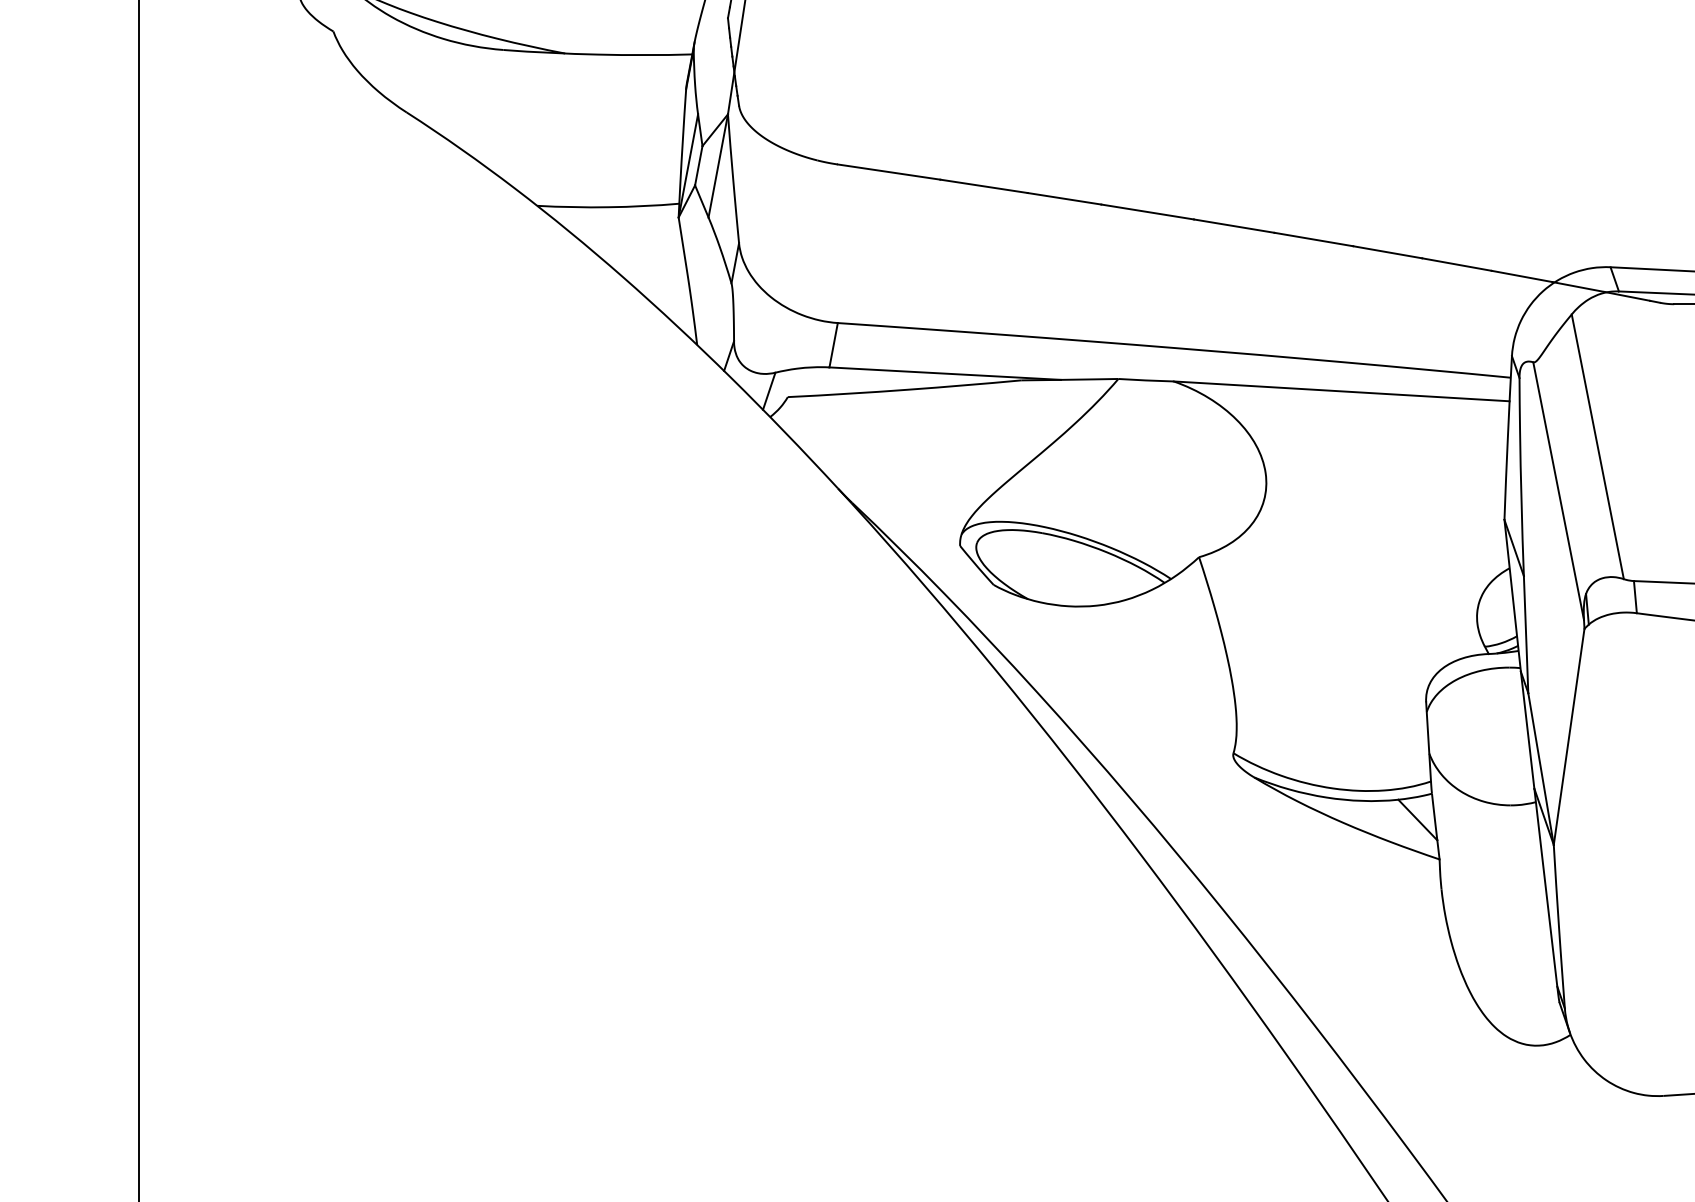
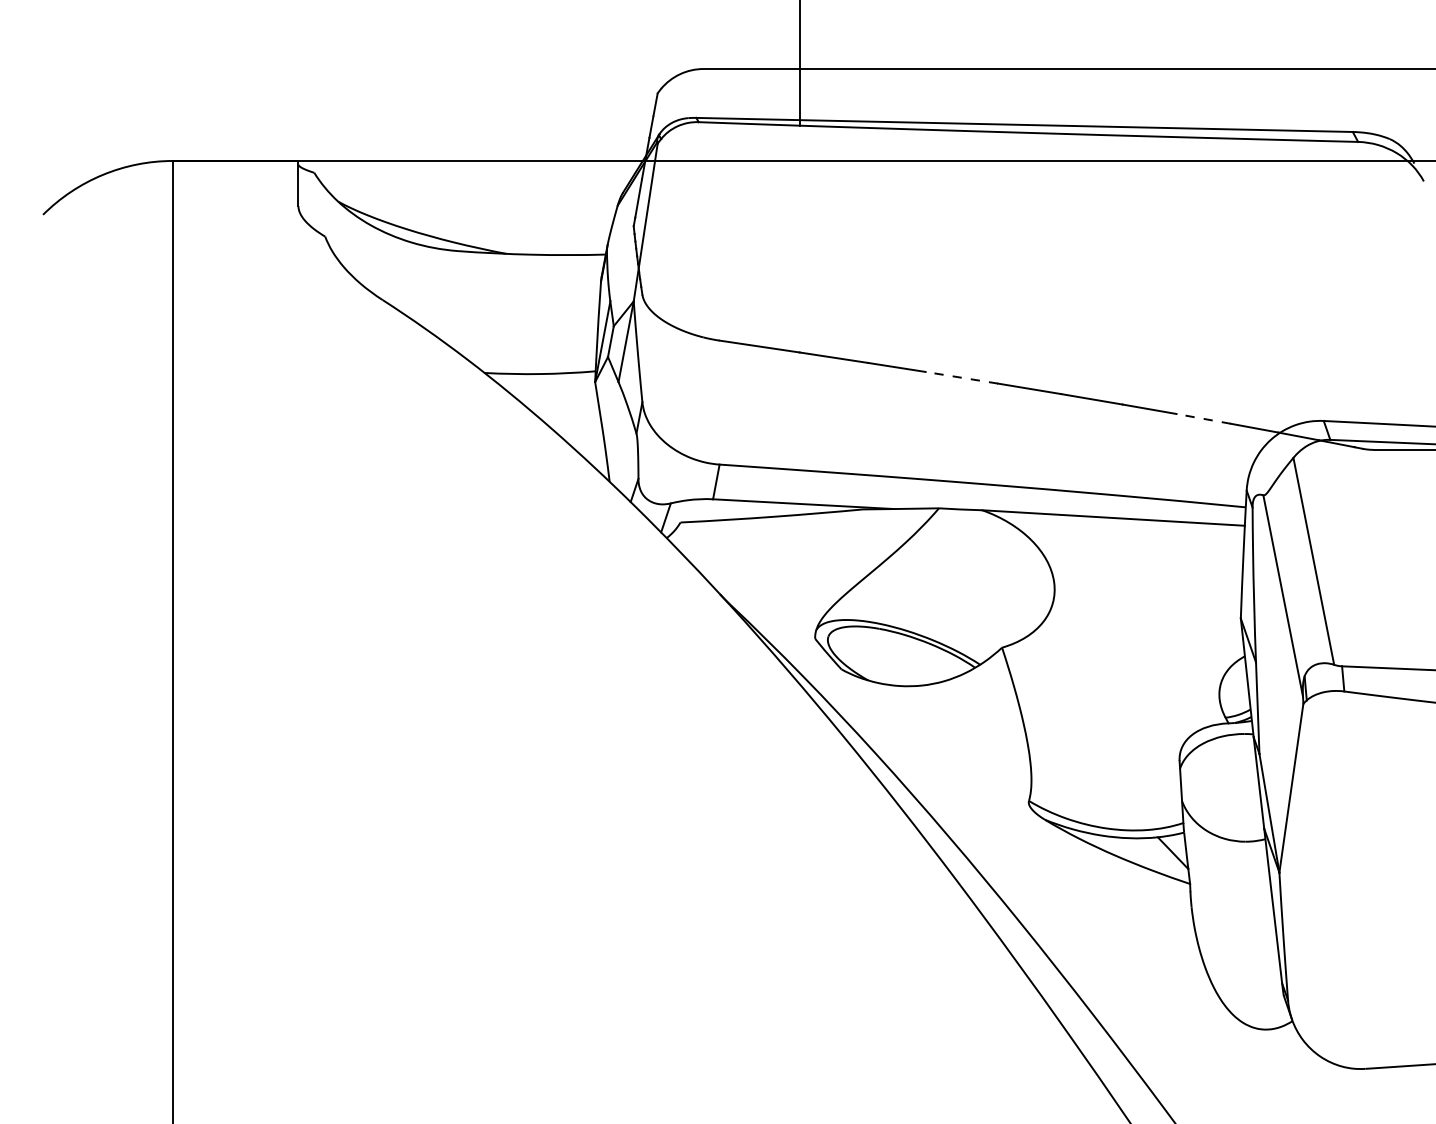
line: (1147, 211) -> (961, 377), solid -> dashed
line: (1456, 264) -> (1203, 418), solid -> dashed

